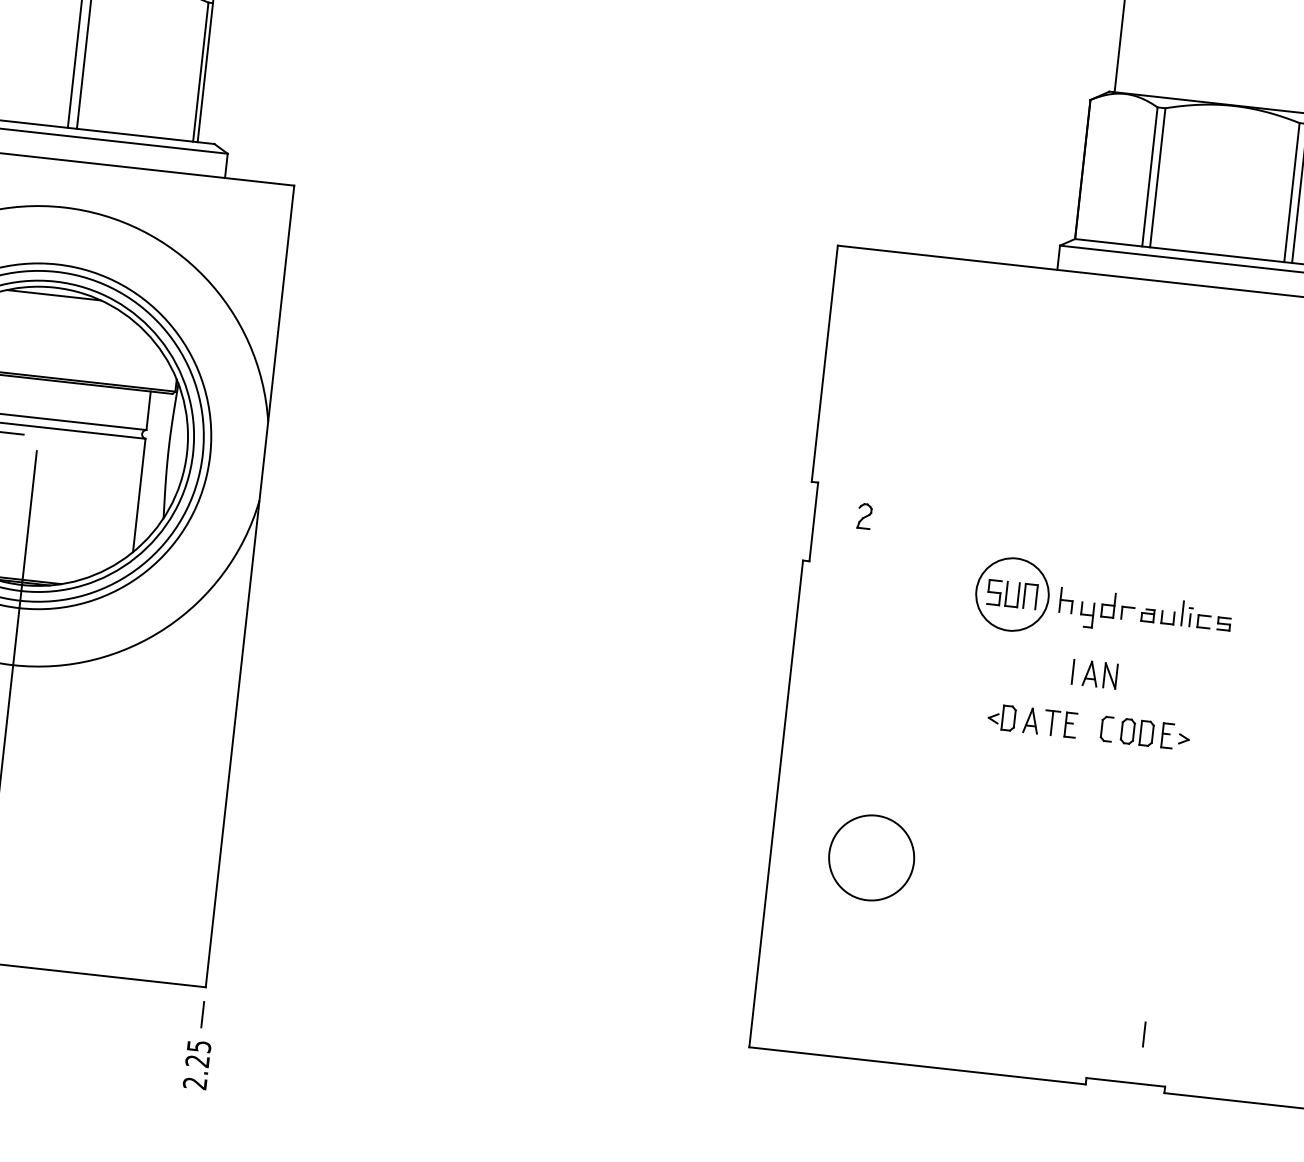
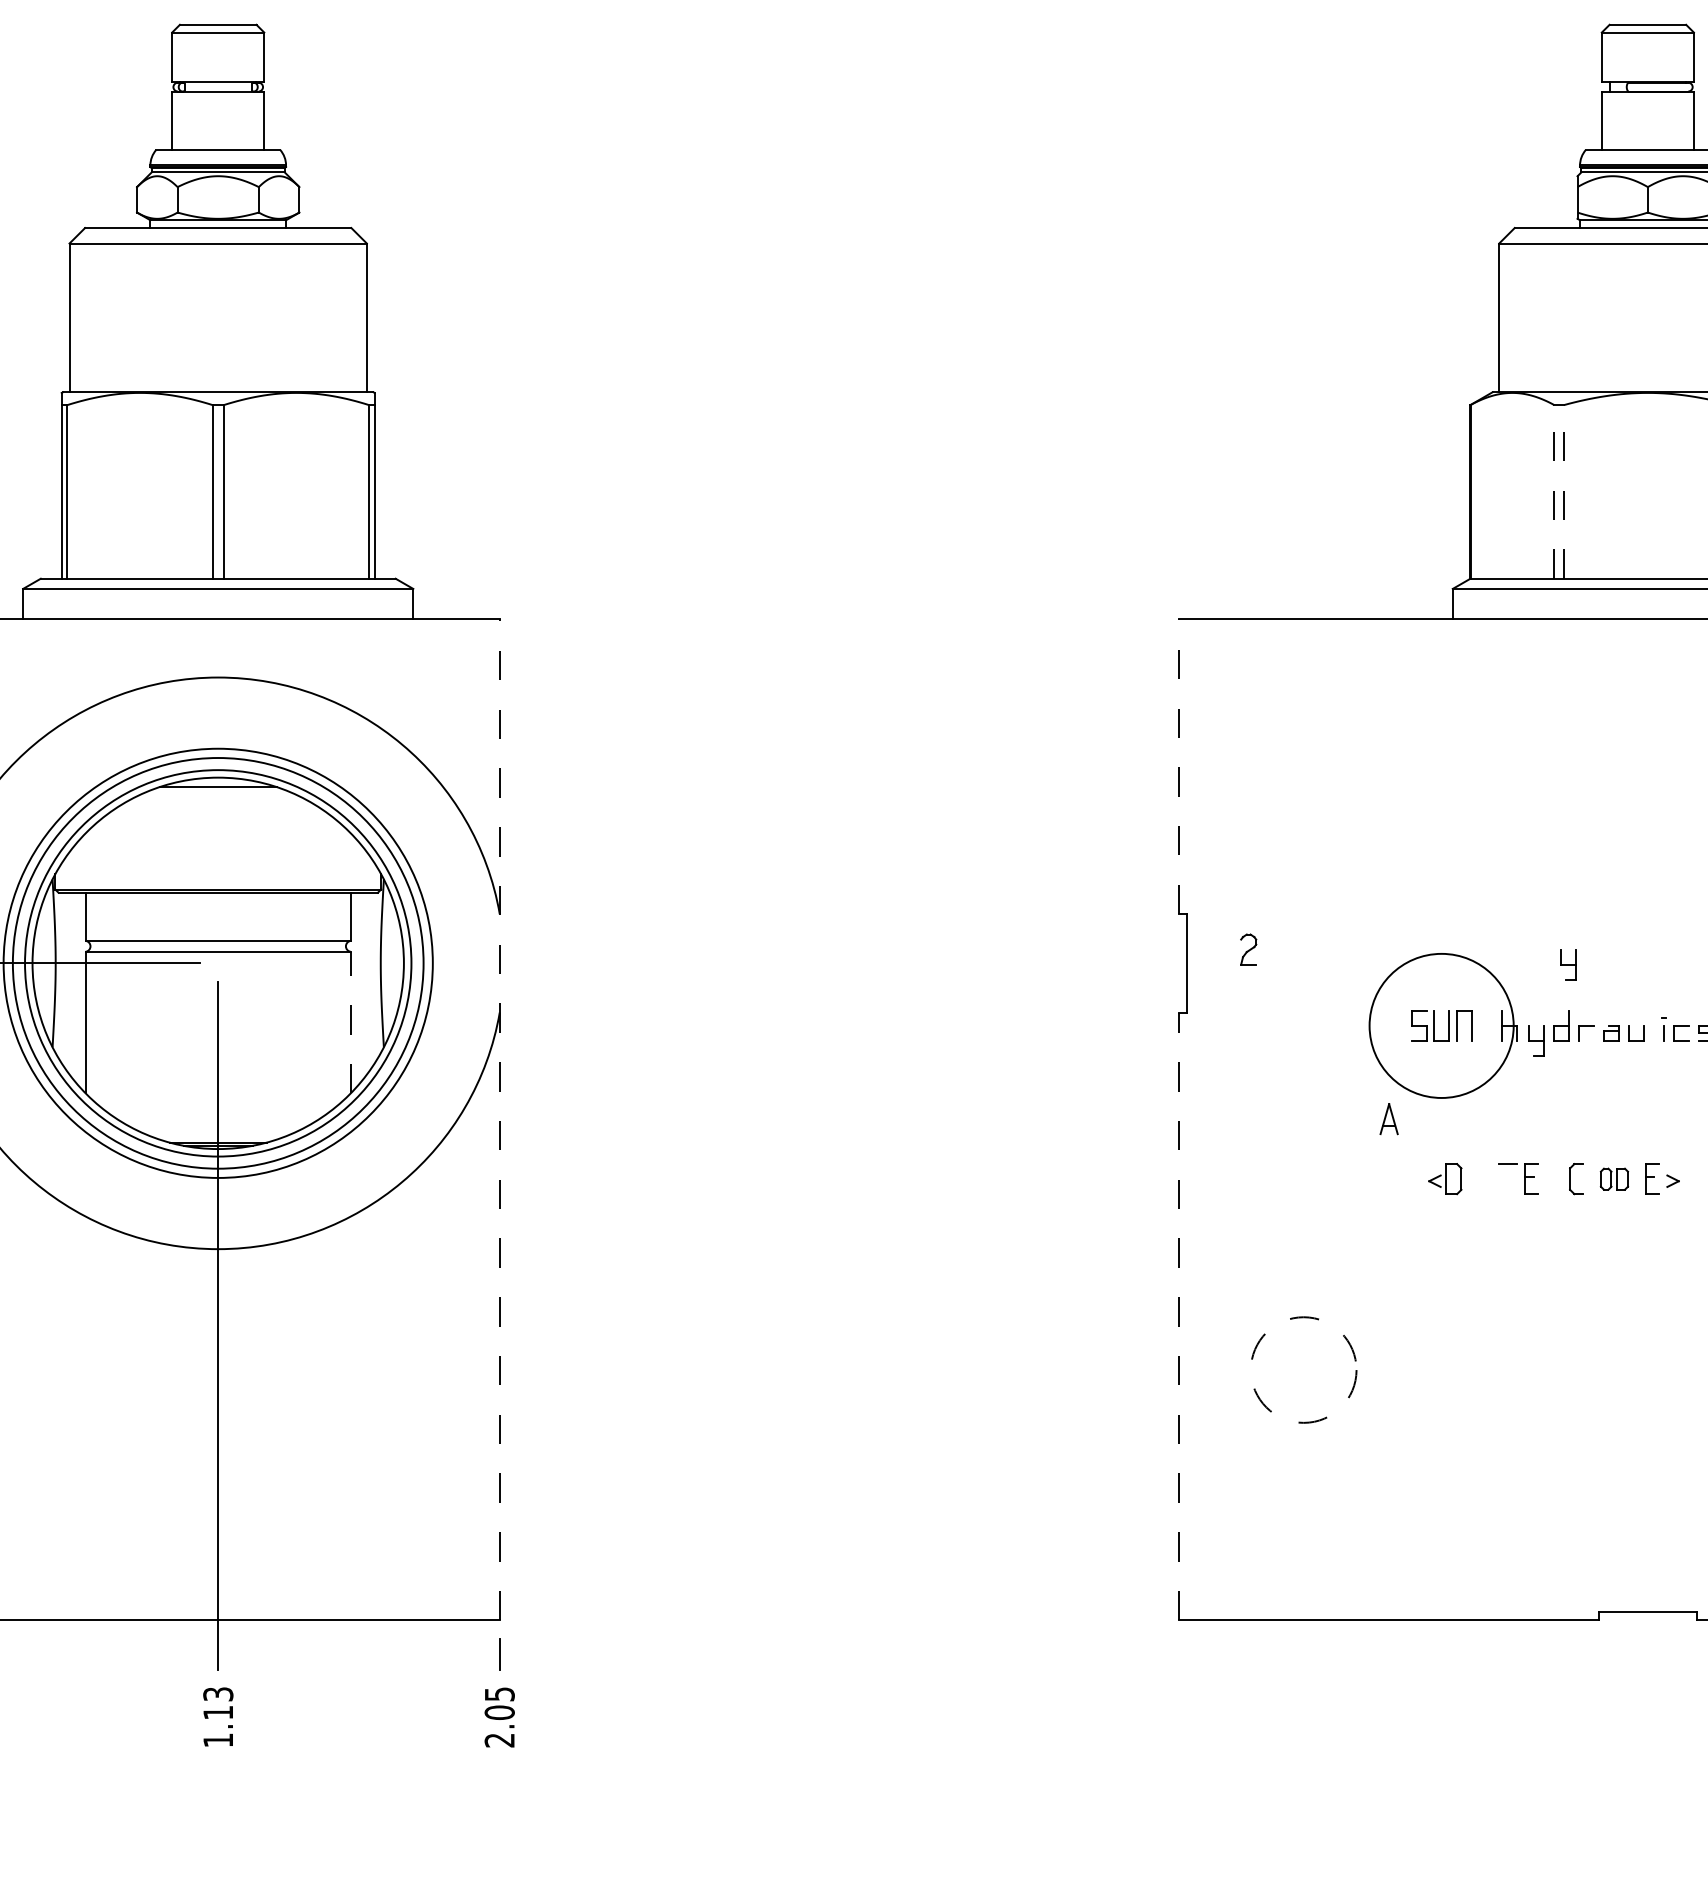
line: (1150, 176) -> (1554, 491), solid -> dashed
line: (1158, 177) -> (1564, 491), solid -> dashed
line: (824, 363) -> (1178, 766), solid -> dashed
line: (139, 495) -> (350, 1022), solid -> dashed
part: (1119, 556) -> (1568, 964), added
line: (249, 586) -> (499, 1119), solid -> dashed
circle: (1012, 594) -> (1441, 1025), size x1.6
line: (1182, 613) -> (1654, 1025), removed
line: (1072, 672) -> (1526, 1113), removed
part: (1100, 674) -> (1560, 1112), removed
part: (1030, 721) -> (1388, 1119), moved
line: (1051, 723) -> (1507, 1179), removed
part: (1137, 732) -> (1614, 1179), size x0.7
line: (776, 803) -> (1178, 1316), solid -> dashed
circle: (871, 857) -> (1303, 1369), solid -> dashed
line: (1144, 1034) -> (1664, 1550), removed
text: (197, 1061) -> (499, 1712), 2.25 -> 2.05

